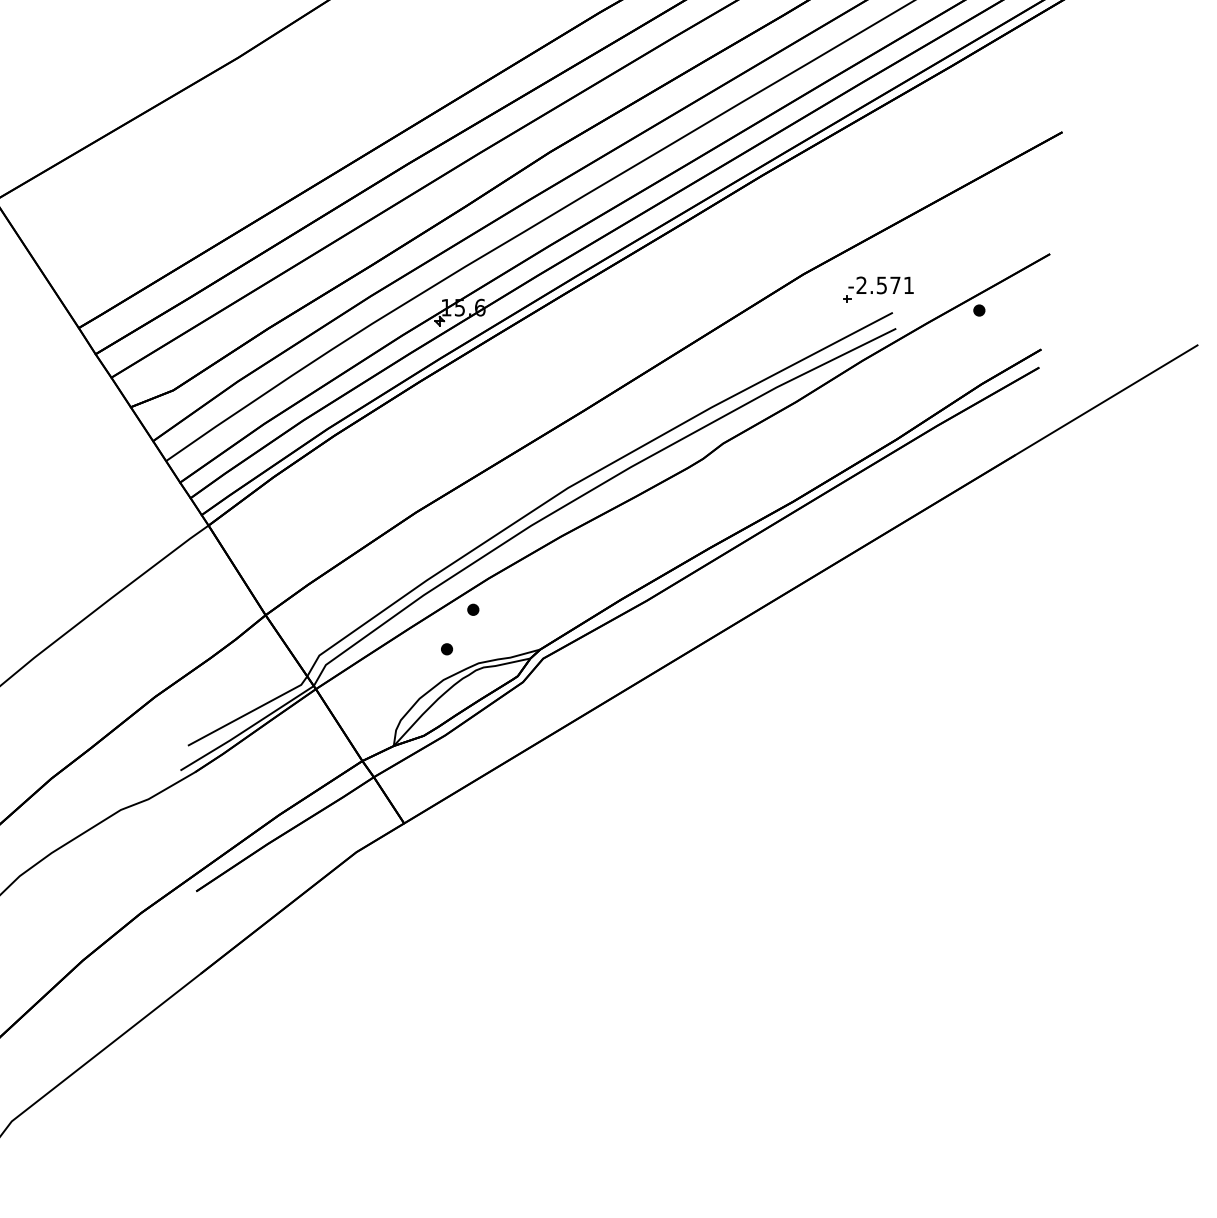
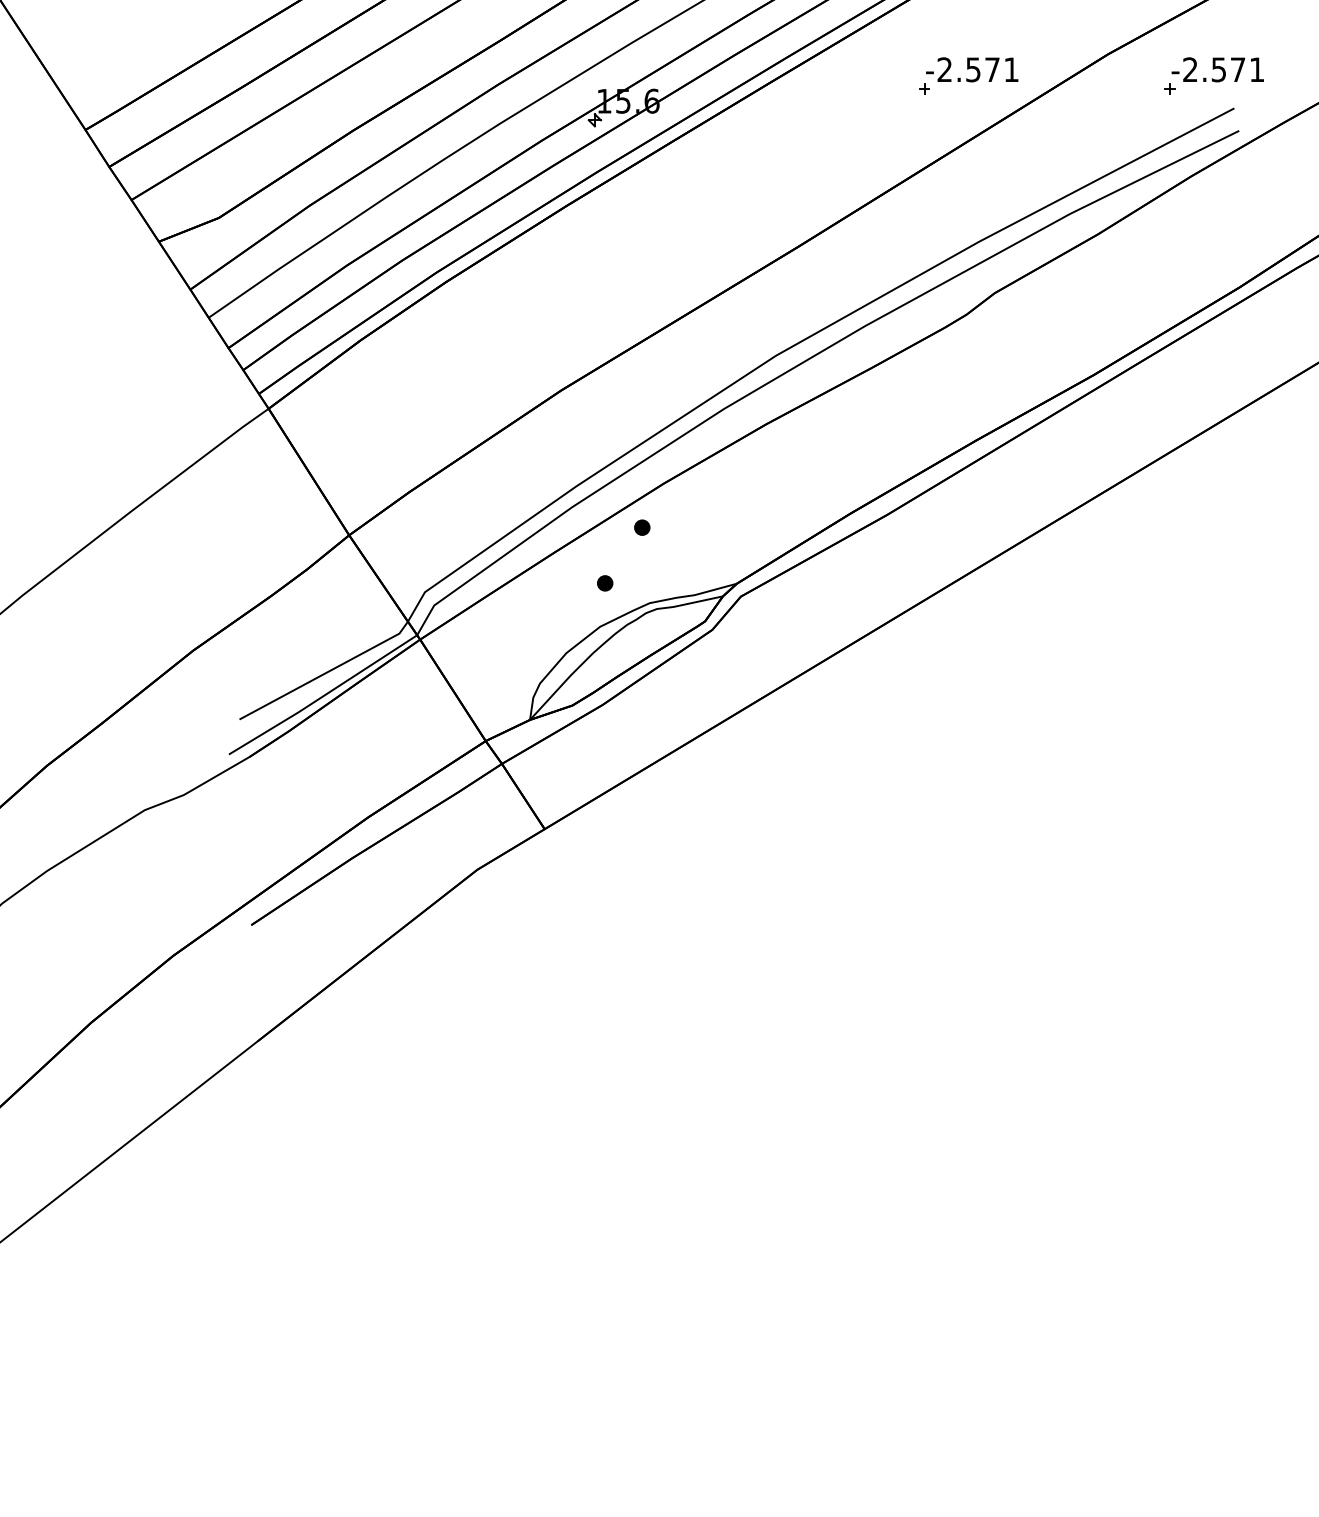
part: (704, 289) -> (968, 75), added

